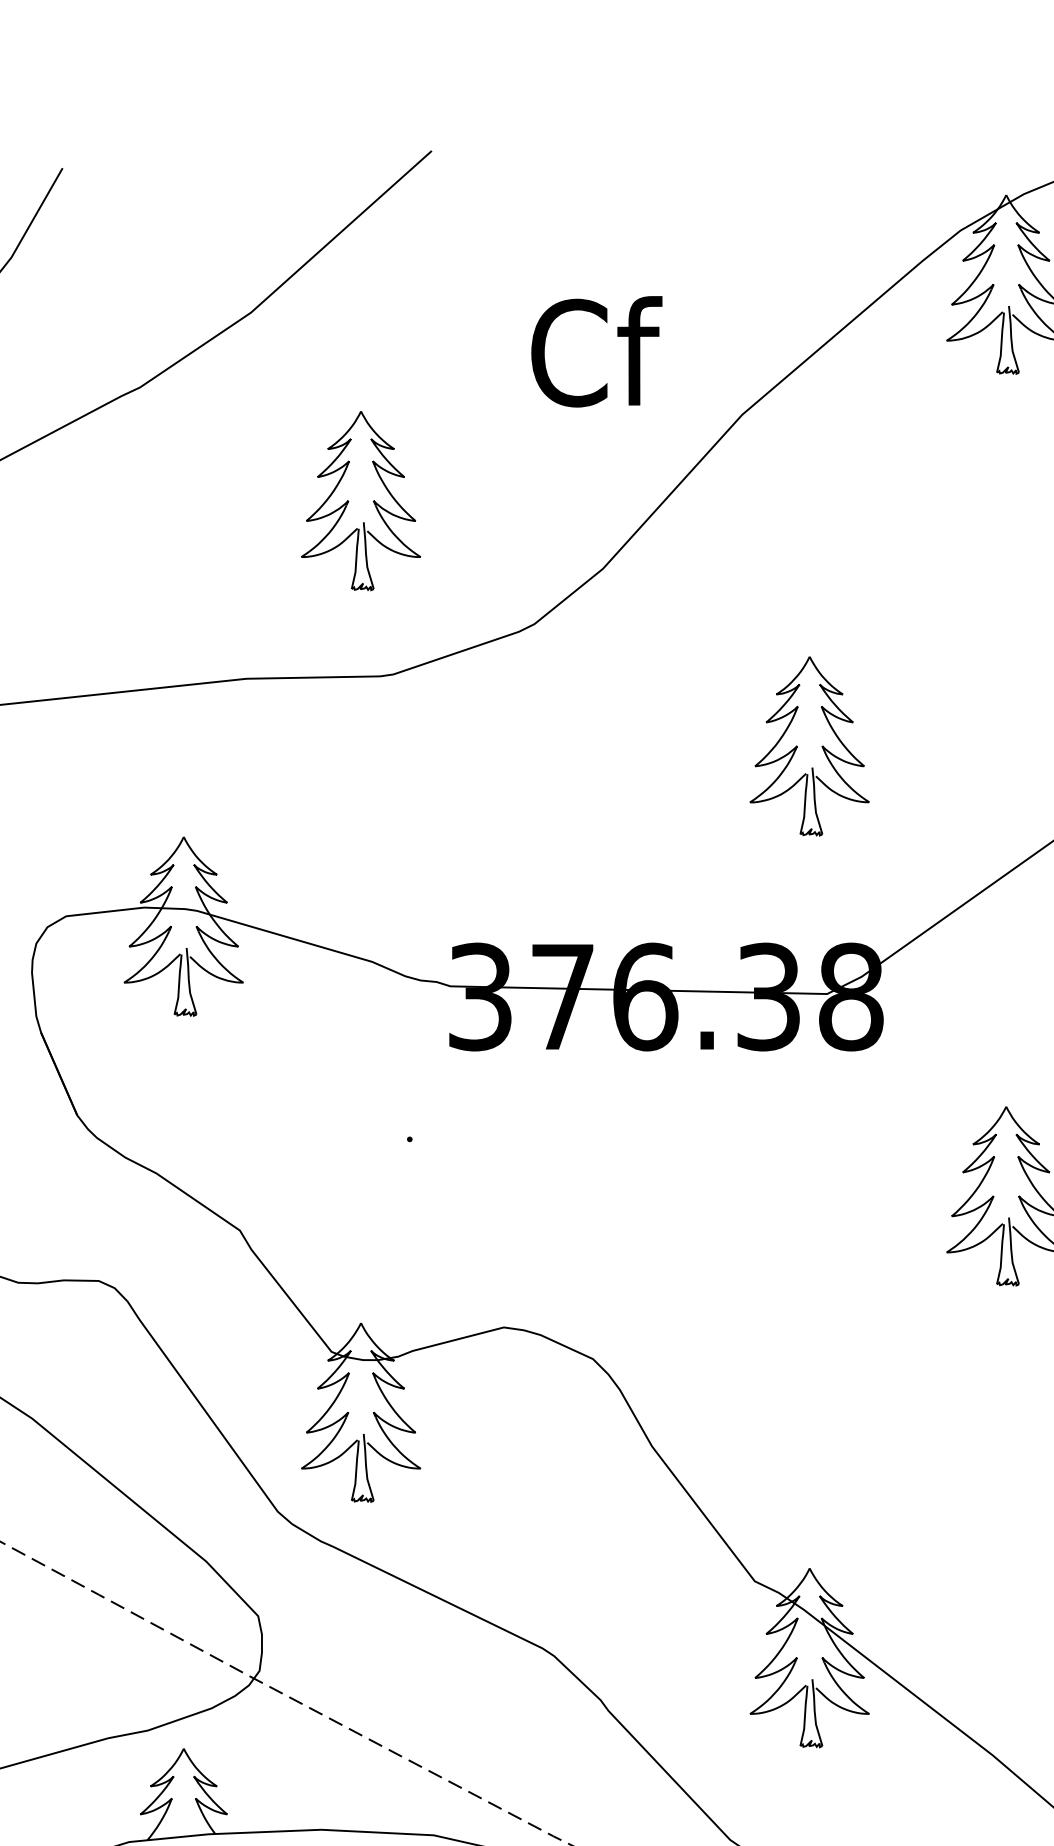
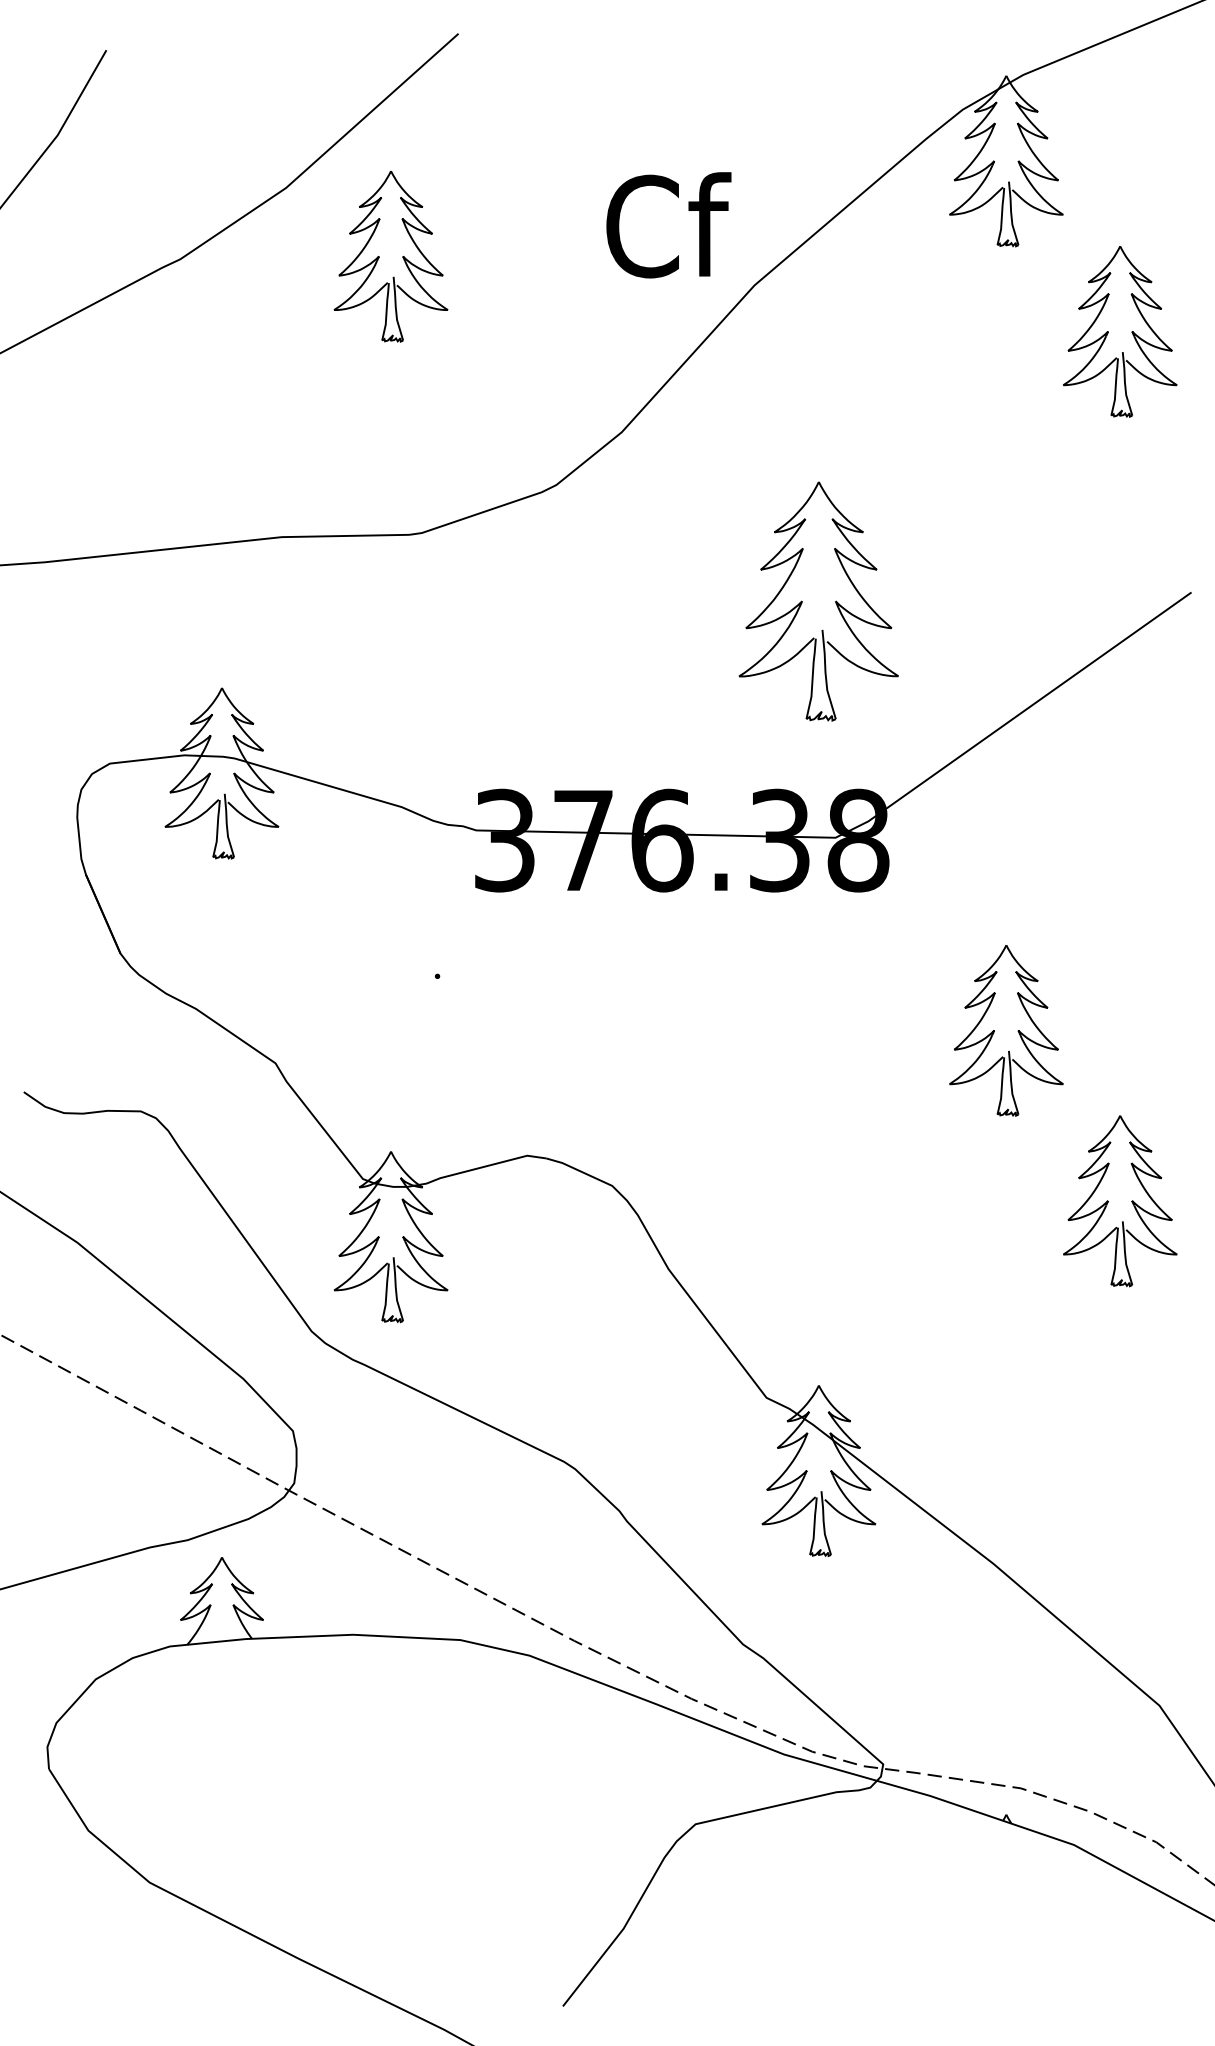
text: (596, 352) -> (668, 225), moved
part: (360, 500) -> (390, 256), moved
part: (809, 746) -> (818, 601), size x1.4

